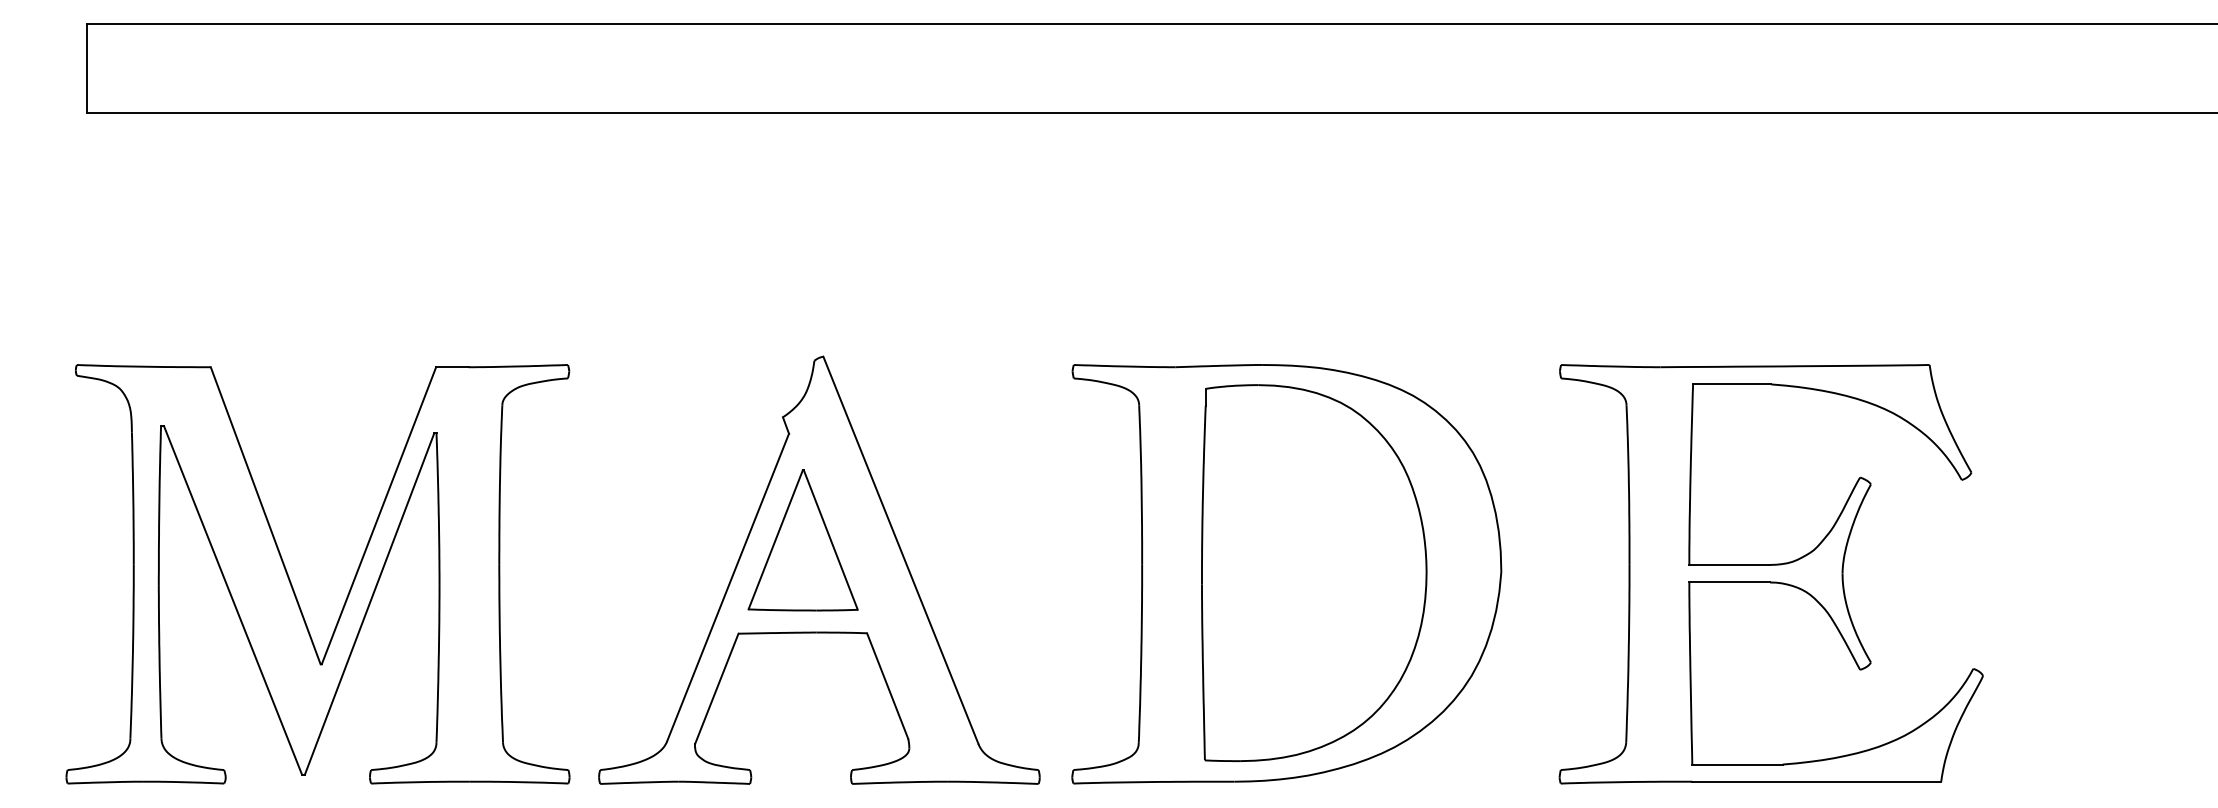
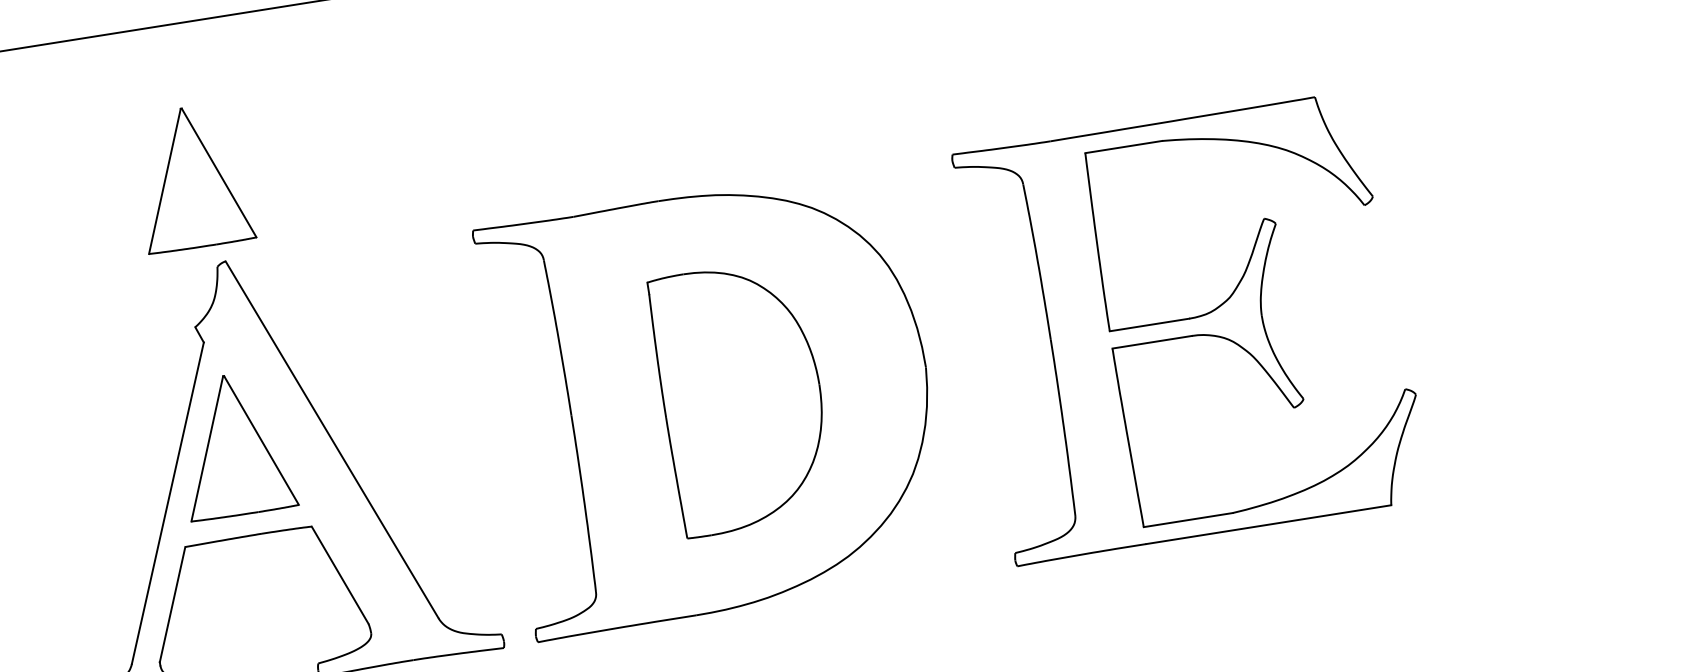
part: (802, 268) -> (191, 177), added
part: (1314, 572) -> (742, 397), size x0.7

